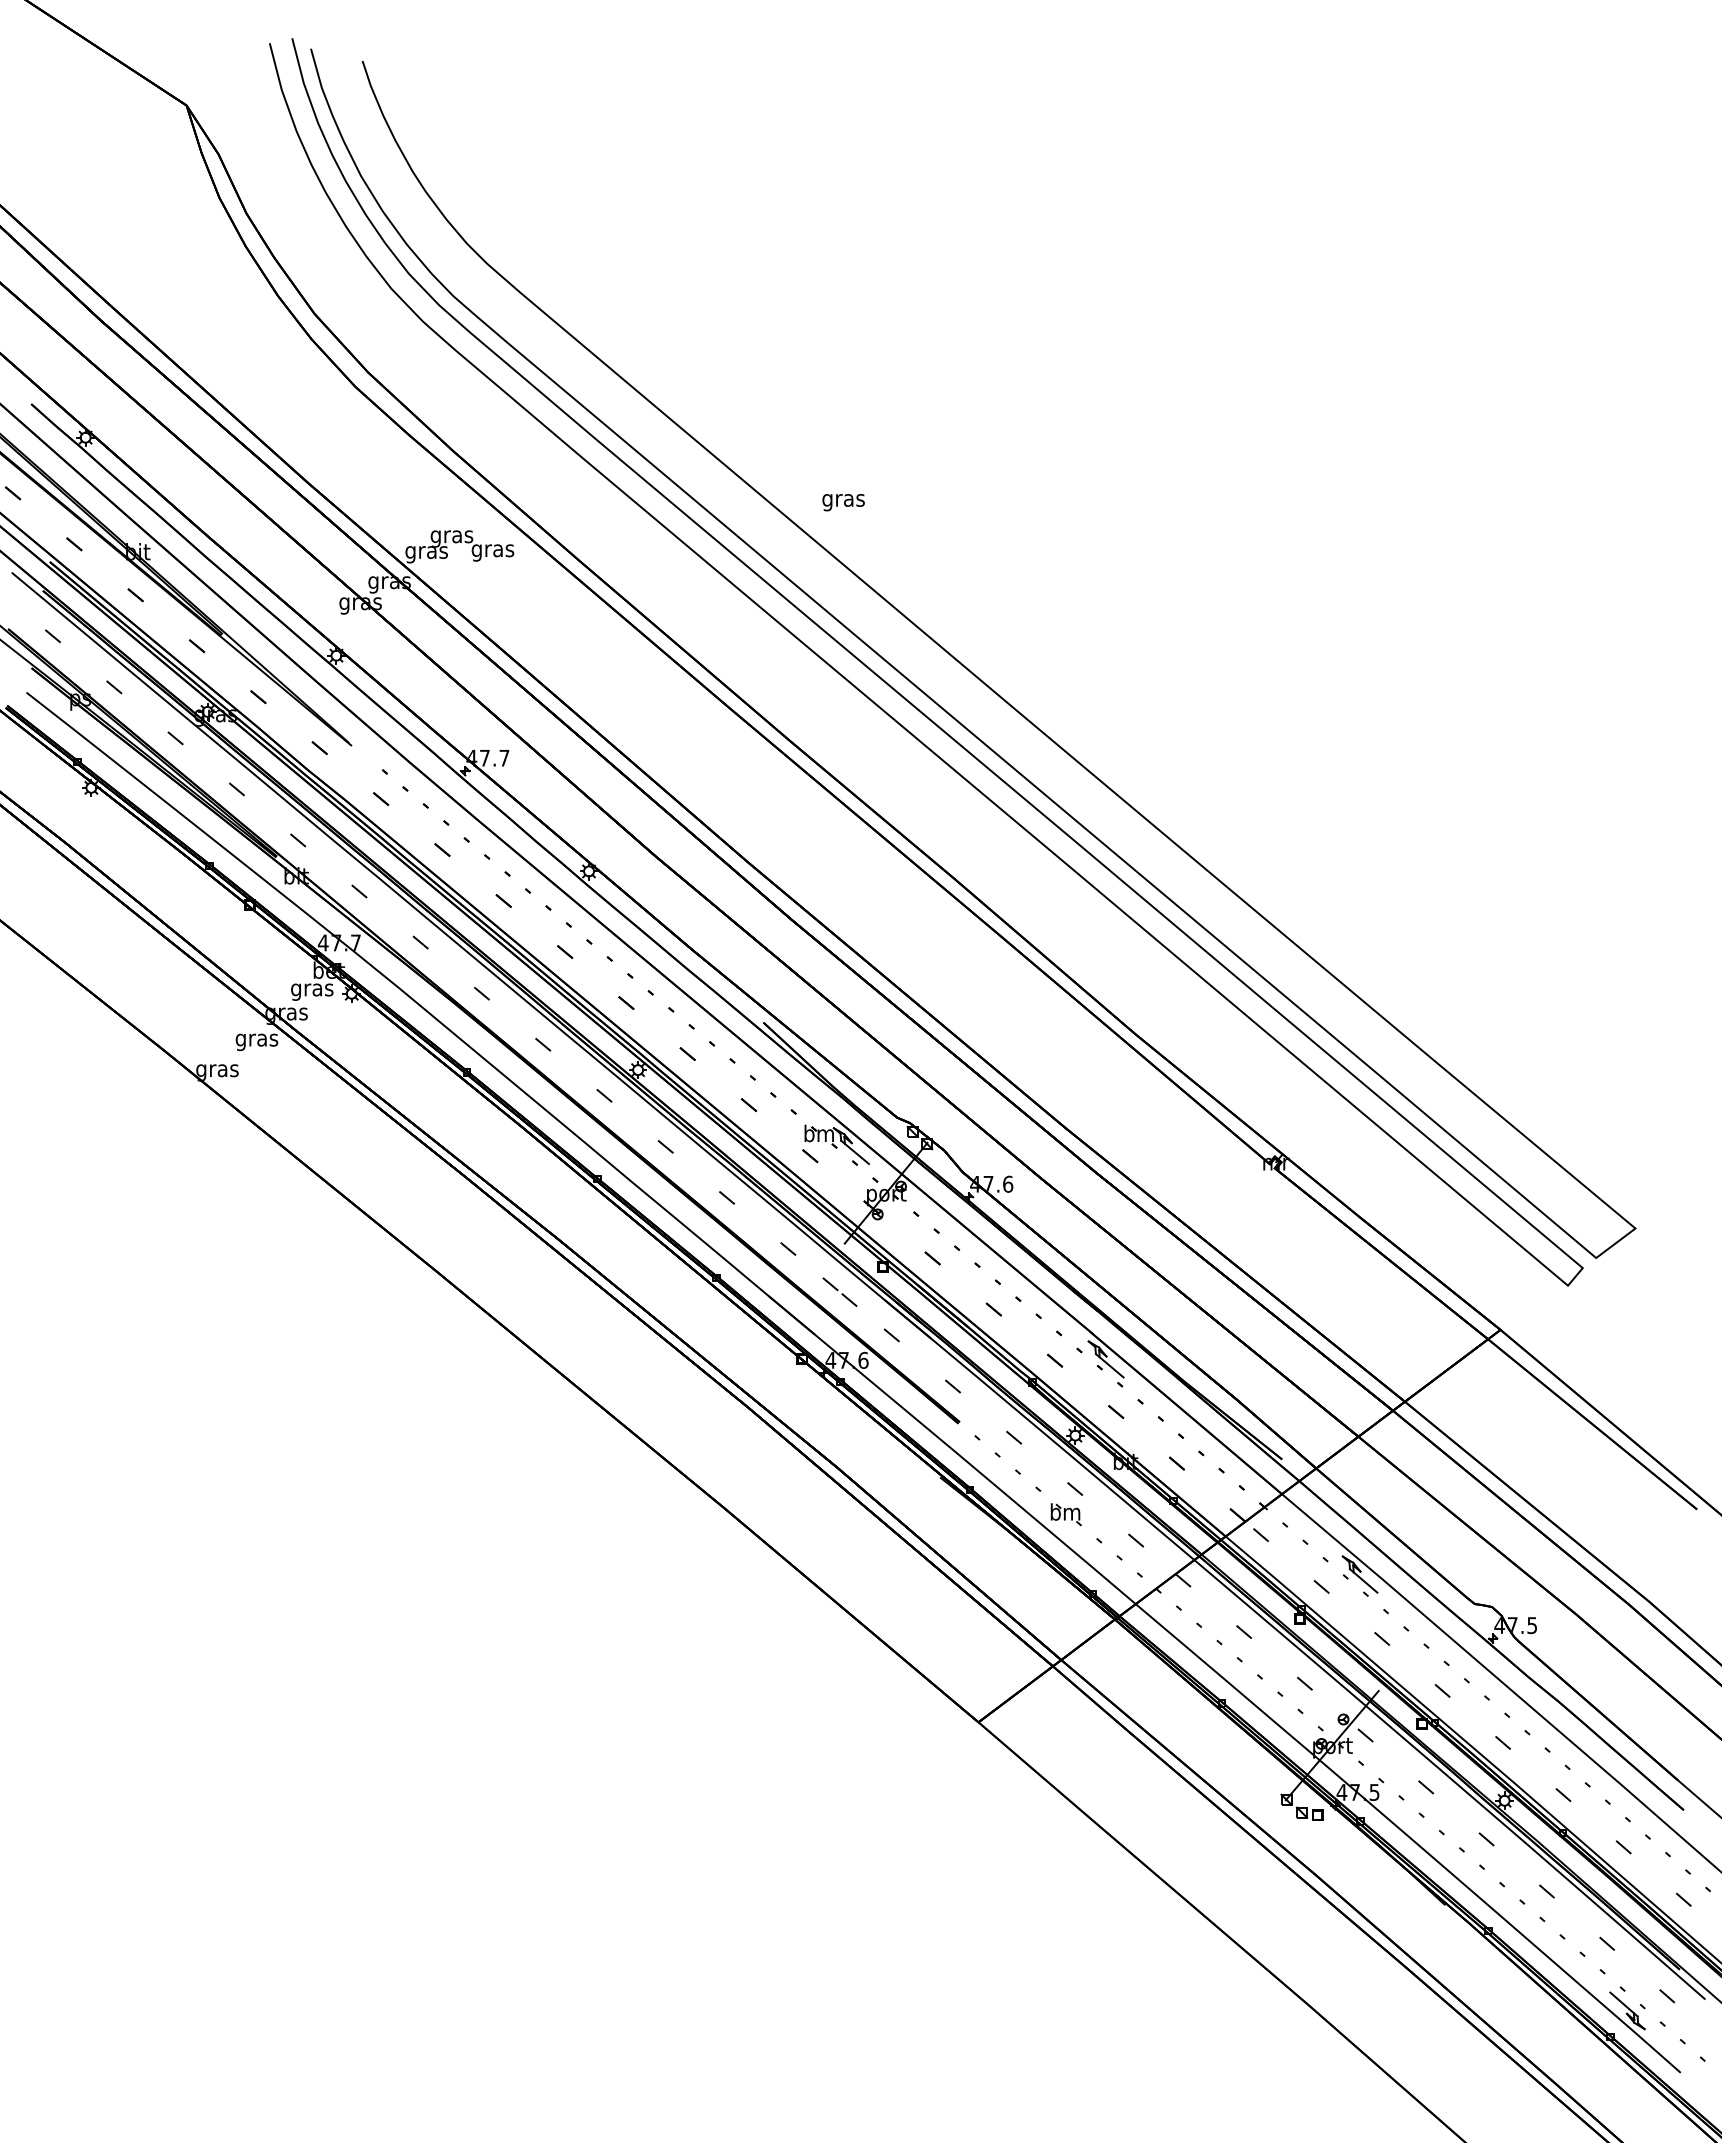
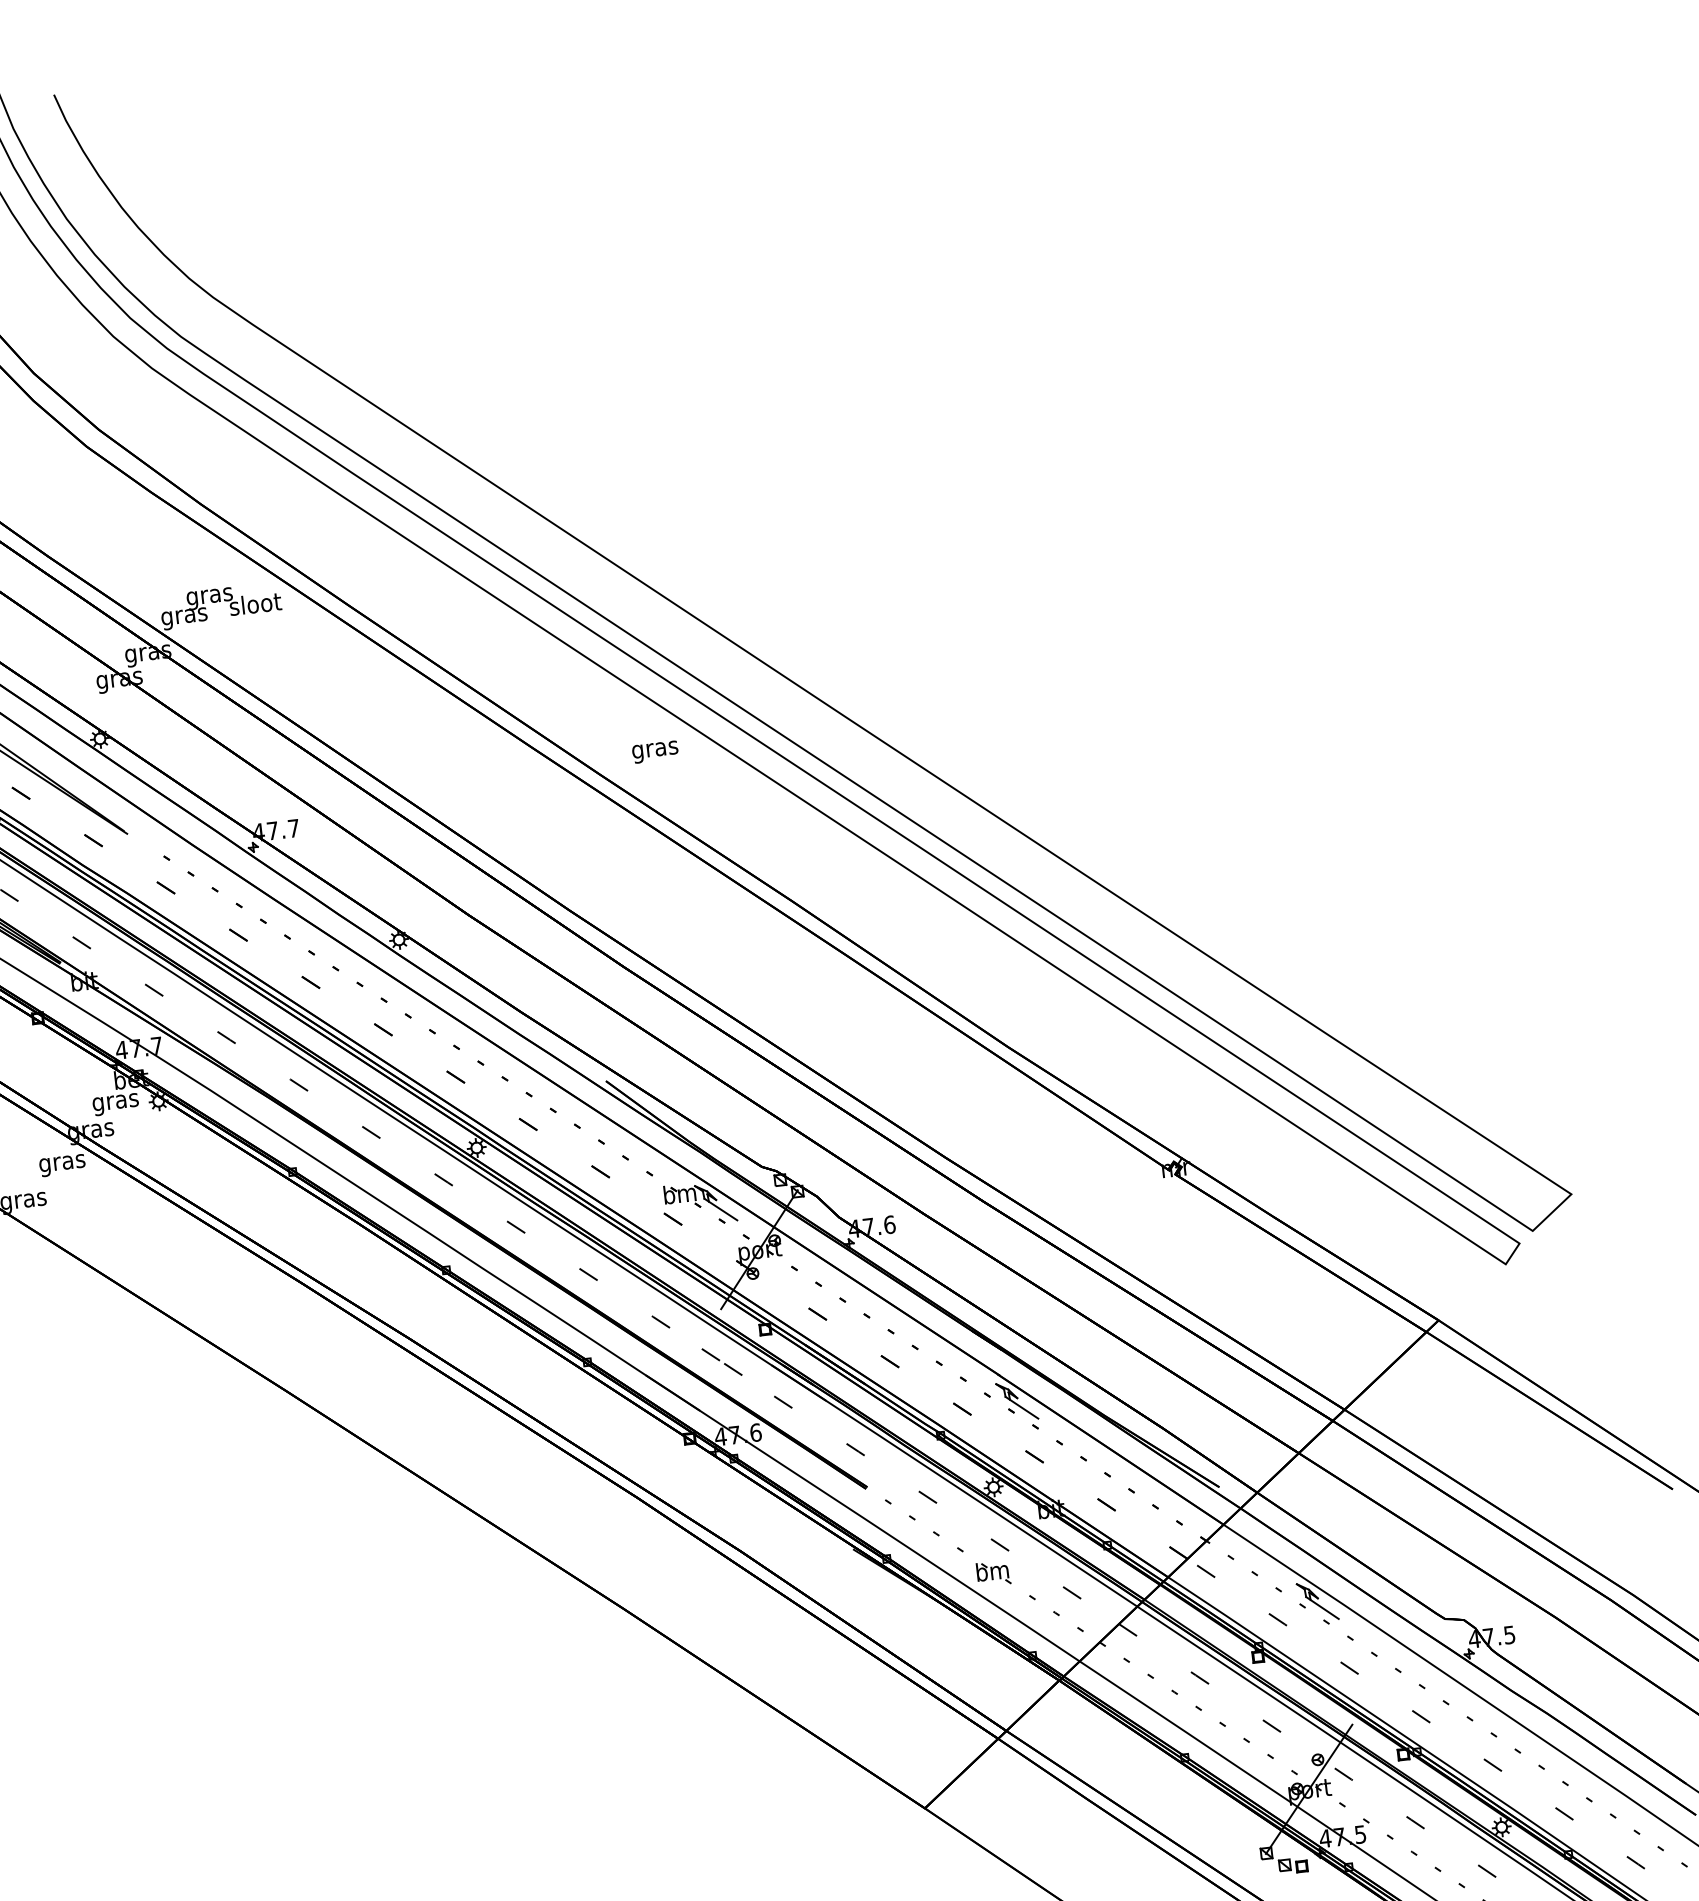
text: (843, 502) -> (655, 752), moved
text: (493, 550) -> (256, 605), gras -> sloot

